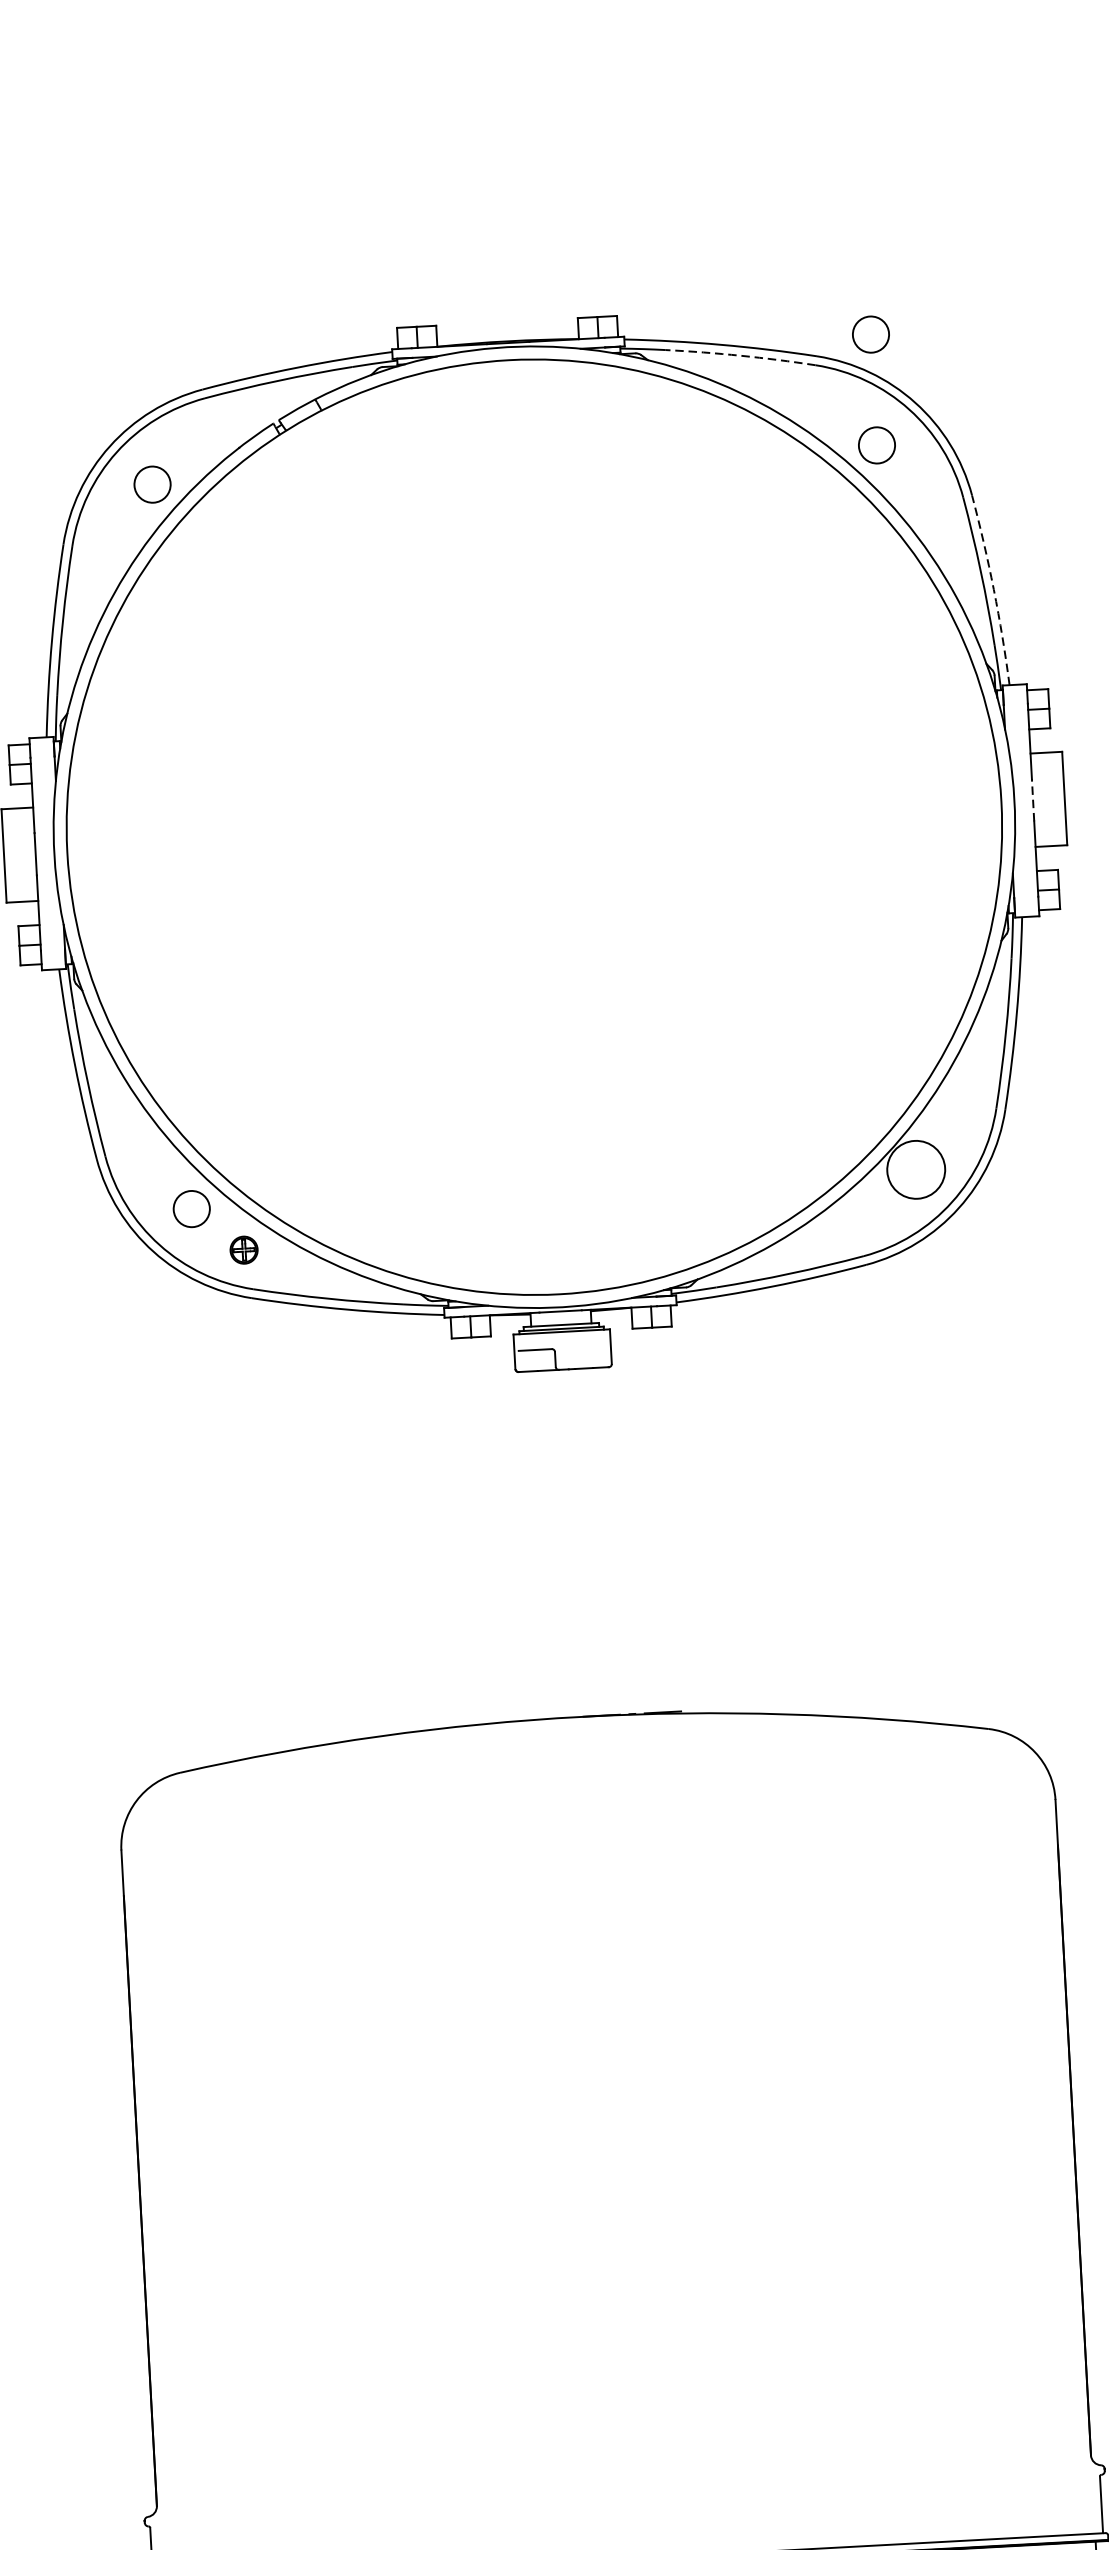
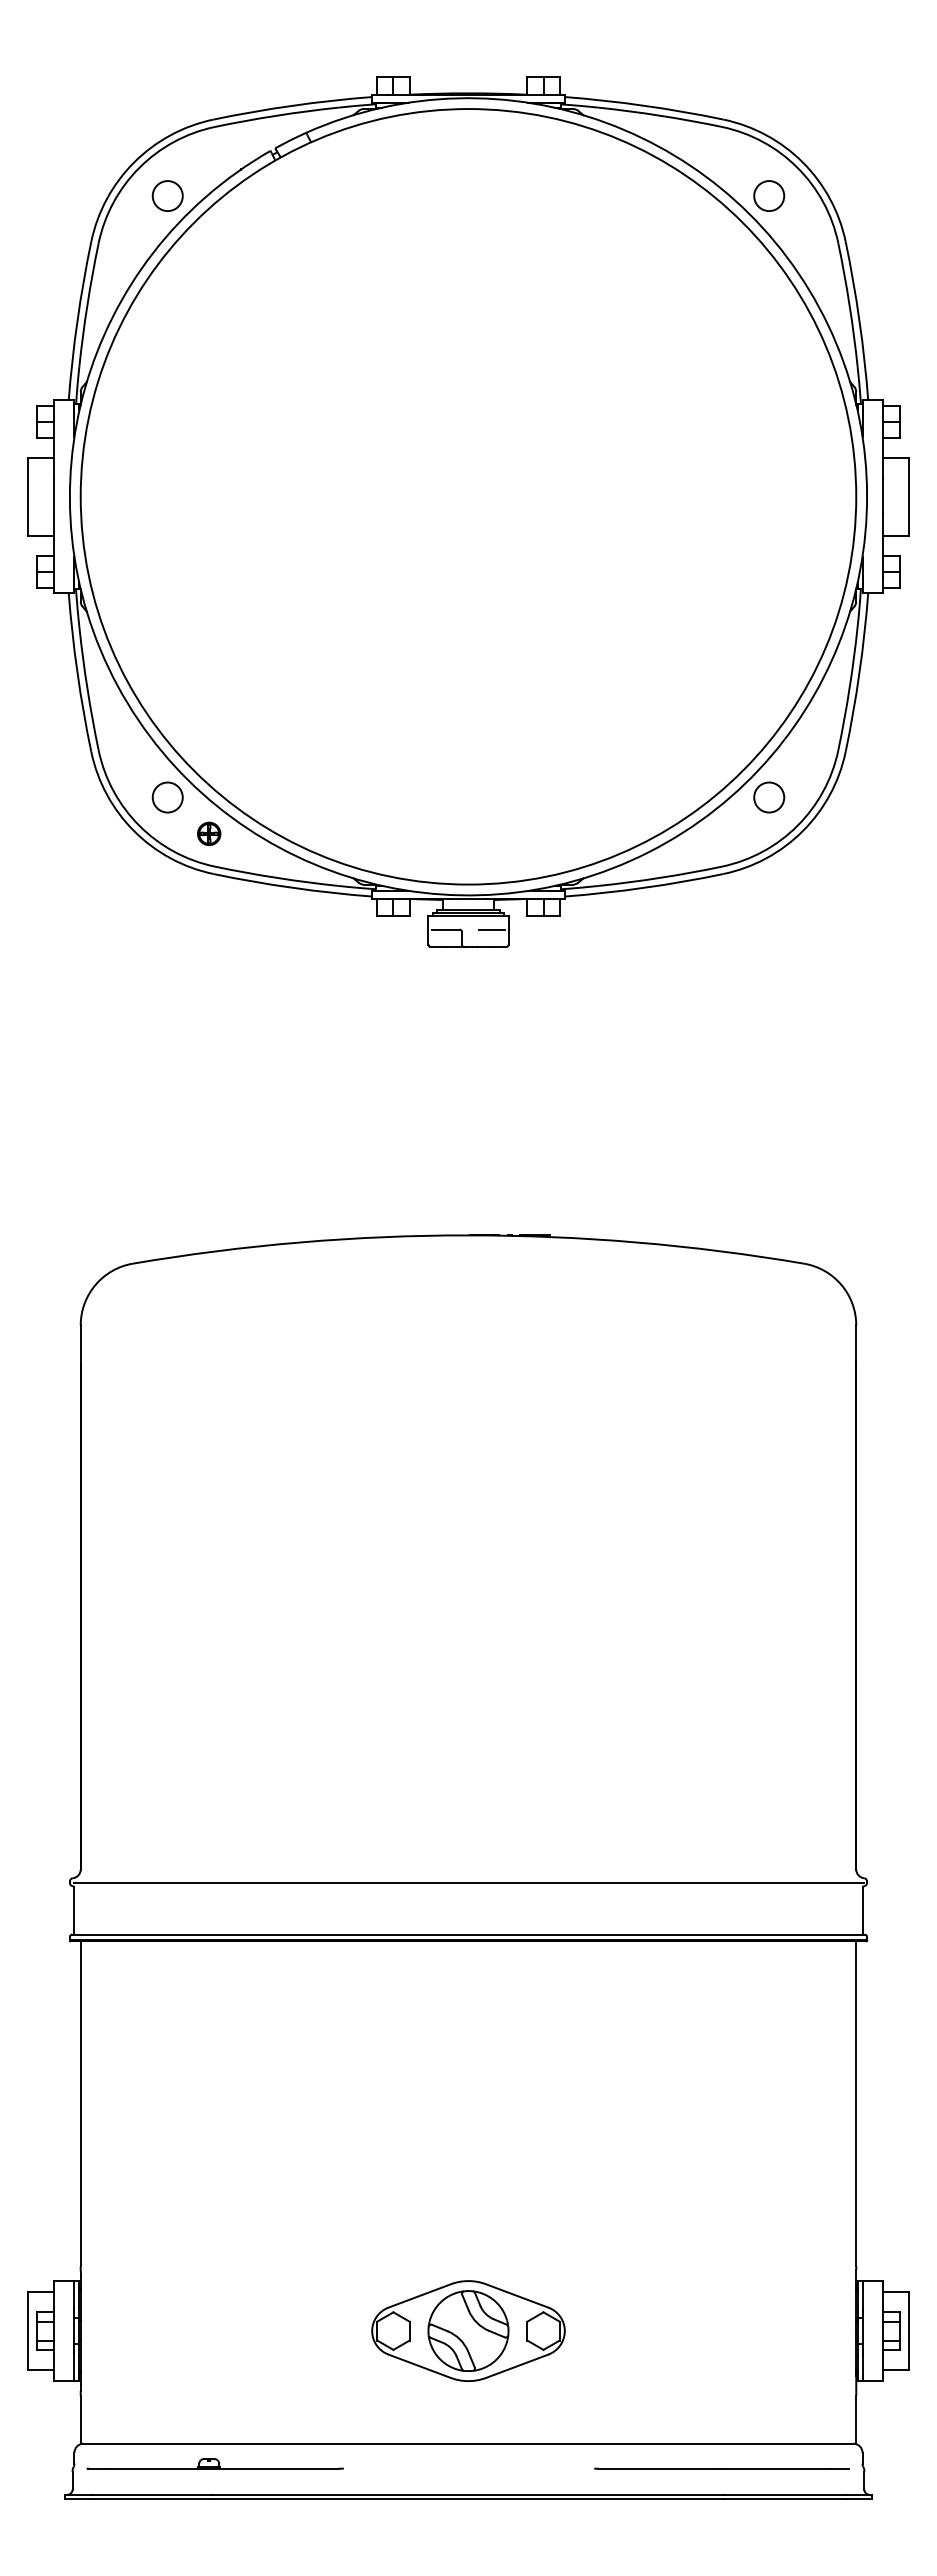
circle: (871, 333) -> (769, 103), removed
arc: (740, 355) -> (660, 115), dashed -> solid
arc: (993, 589) -> (859, 320), dashed -> solid
line: (1033, 799) -> (882, 496), dashed -> solid
circle: (916, 1169) -> (769, 797), size x0.62
line: (590, 1346) -> (491, 929), added
line: (624, 2497) -> (468, 1883), added

